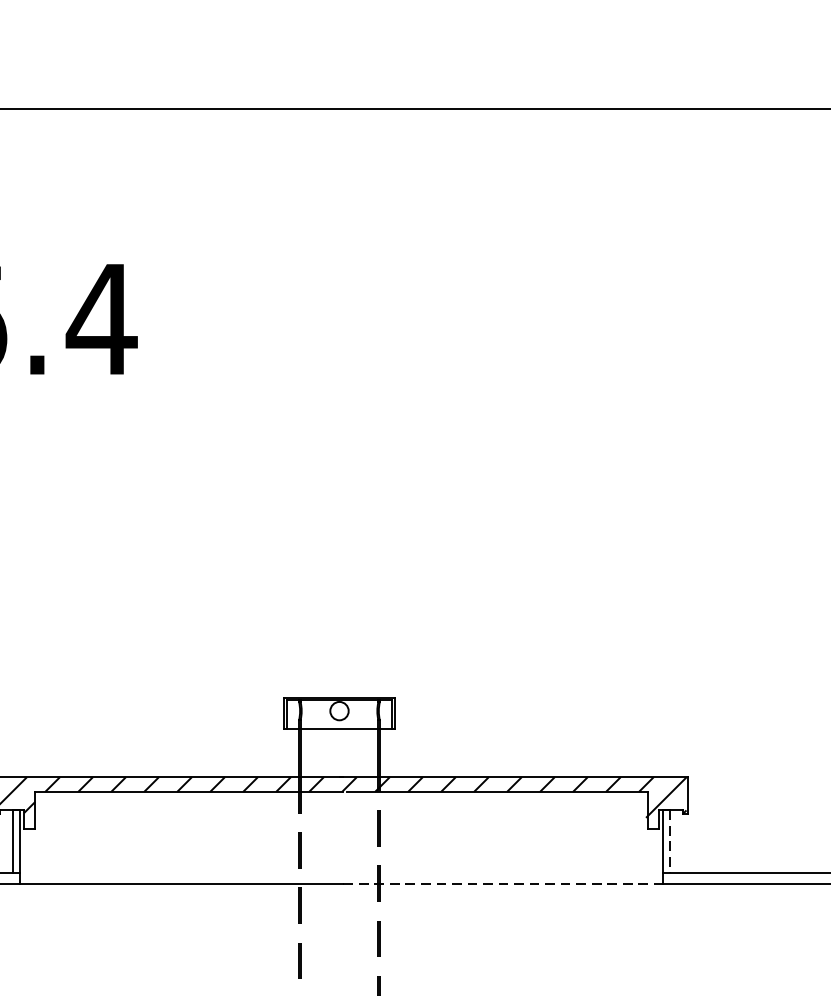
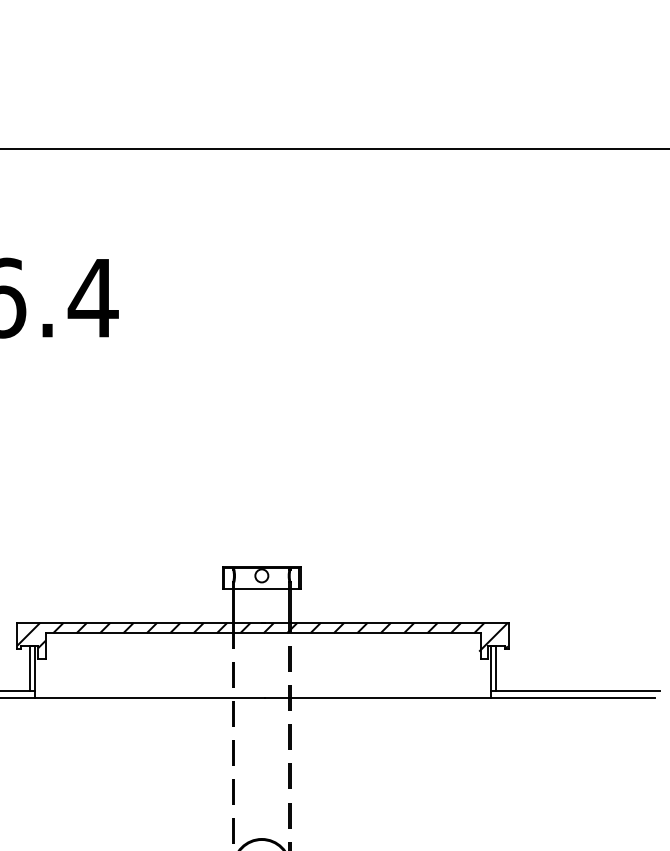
line: (670, 841) -> (496, 668), dashed -> solid
line: (504, 884) -> (378, 698), dashed -> solid

